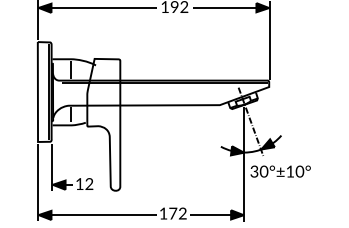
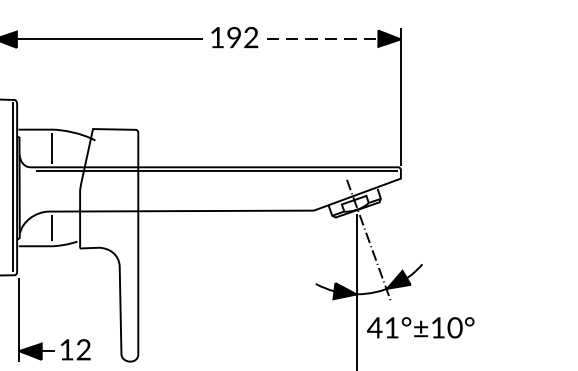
line: (226, 7) -> (325, 38), solid -> dashed
text: (259, 171) -> (383, 327), 30°±10° -> 41°±10°

